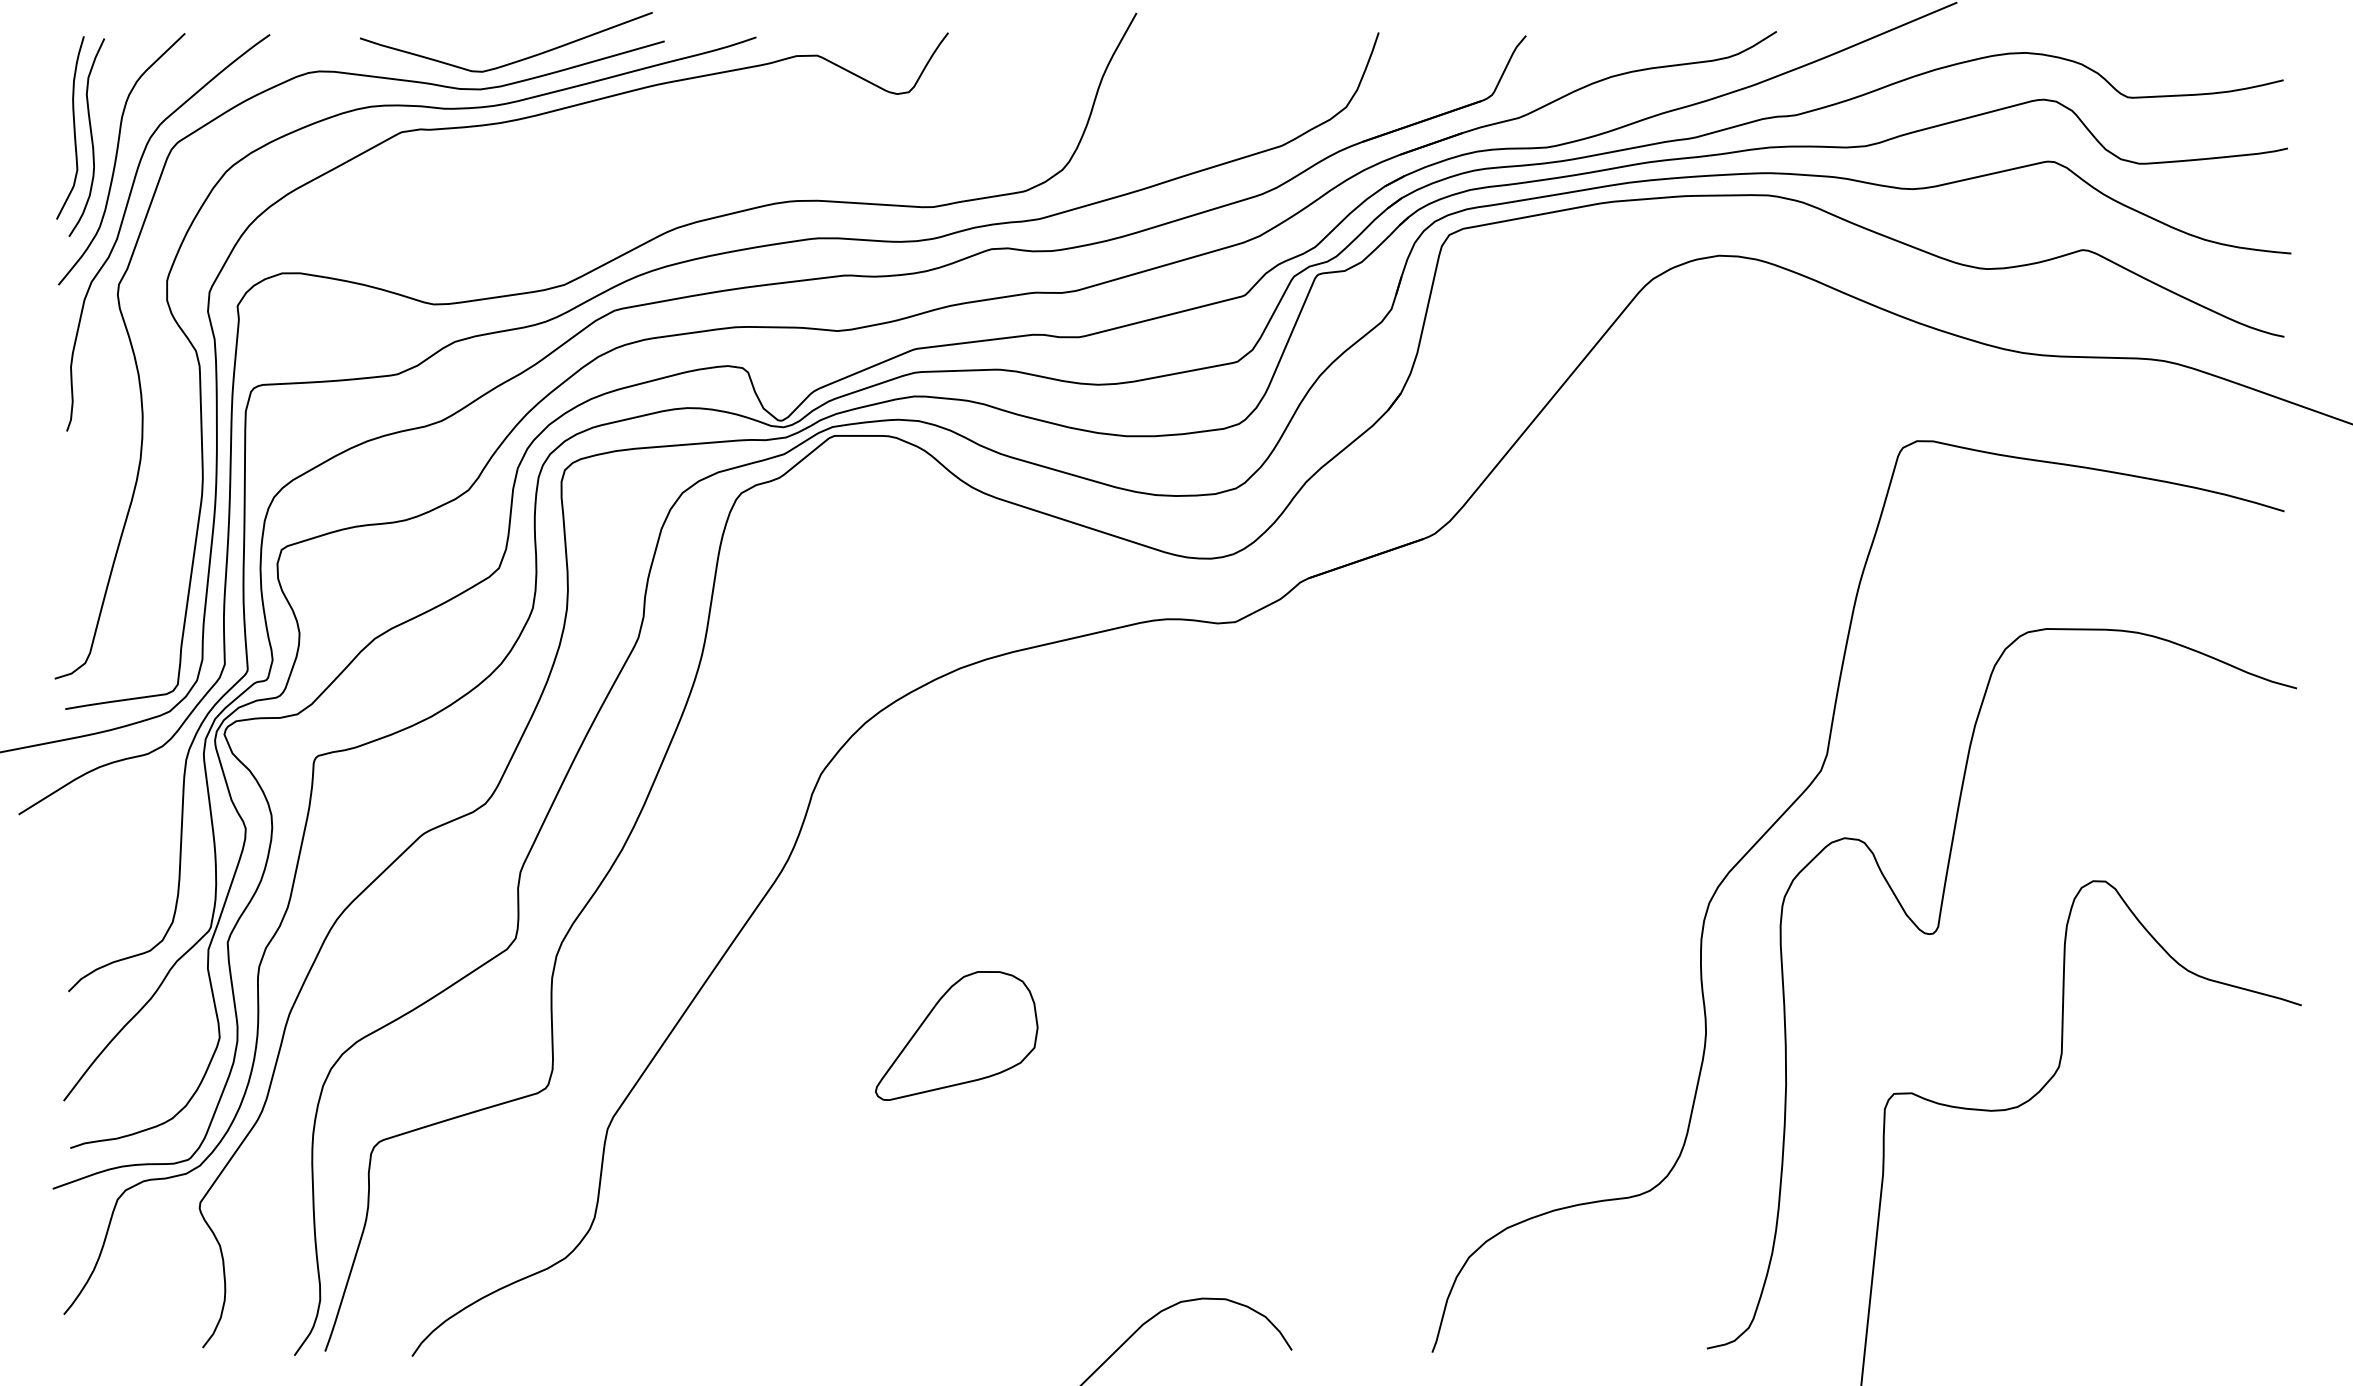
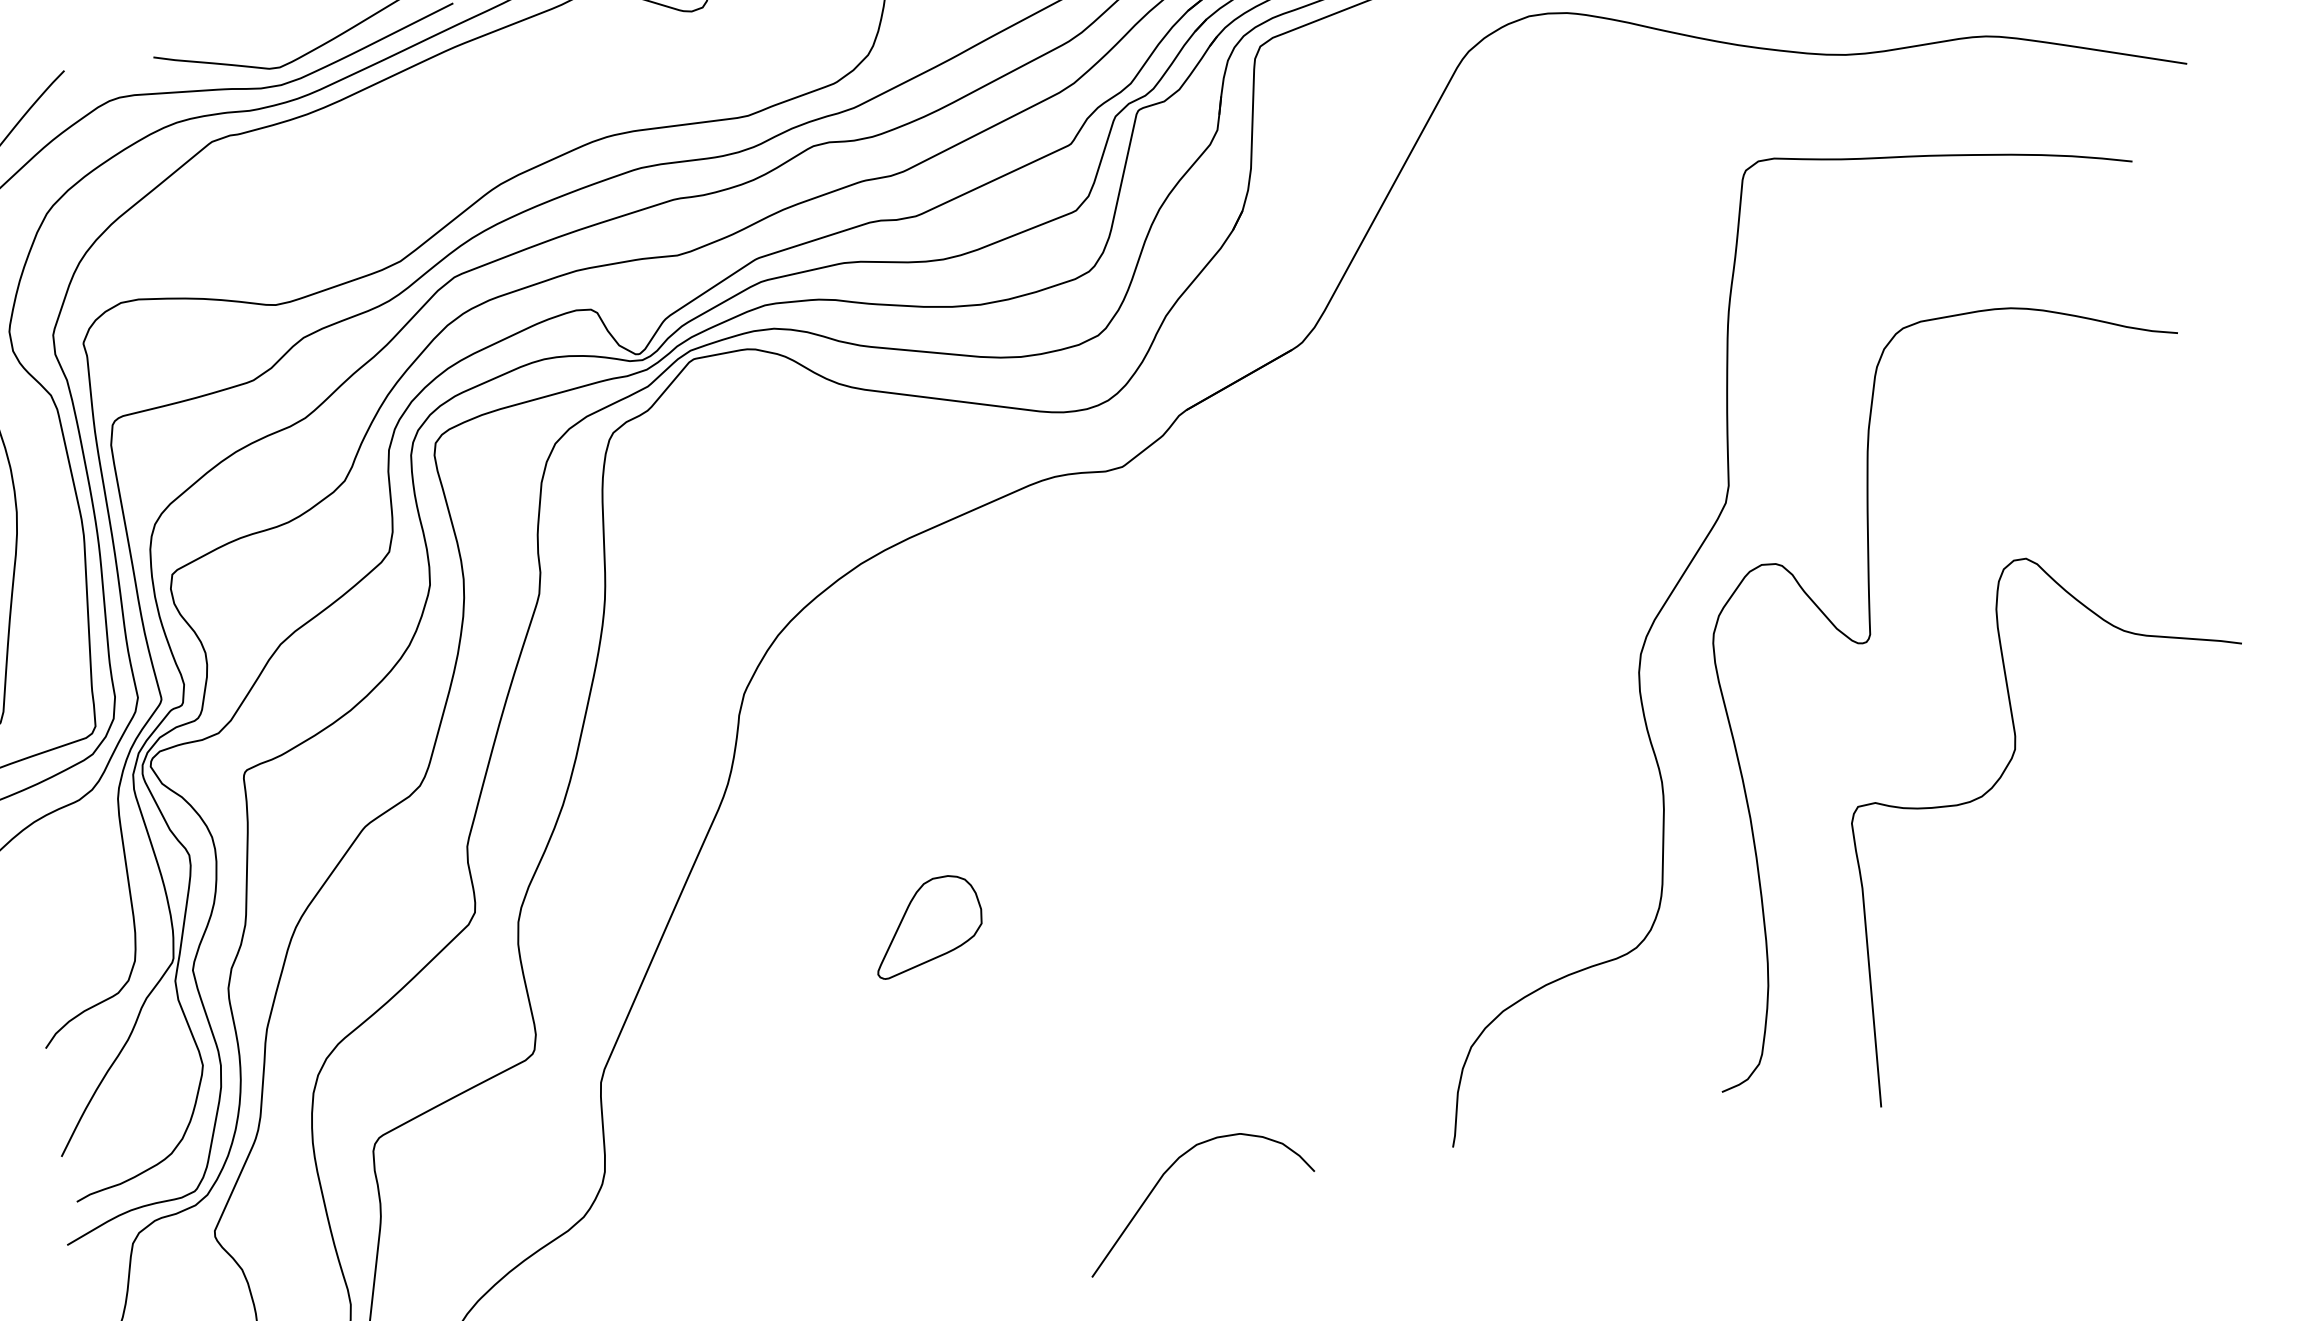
part: (956, 1035) -> (926, 925), size x0.7

